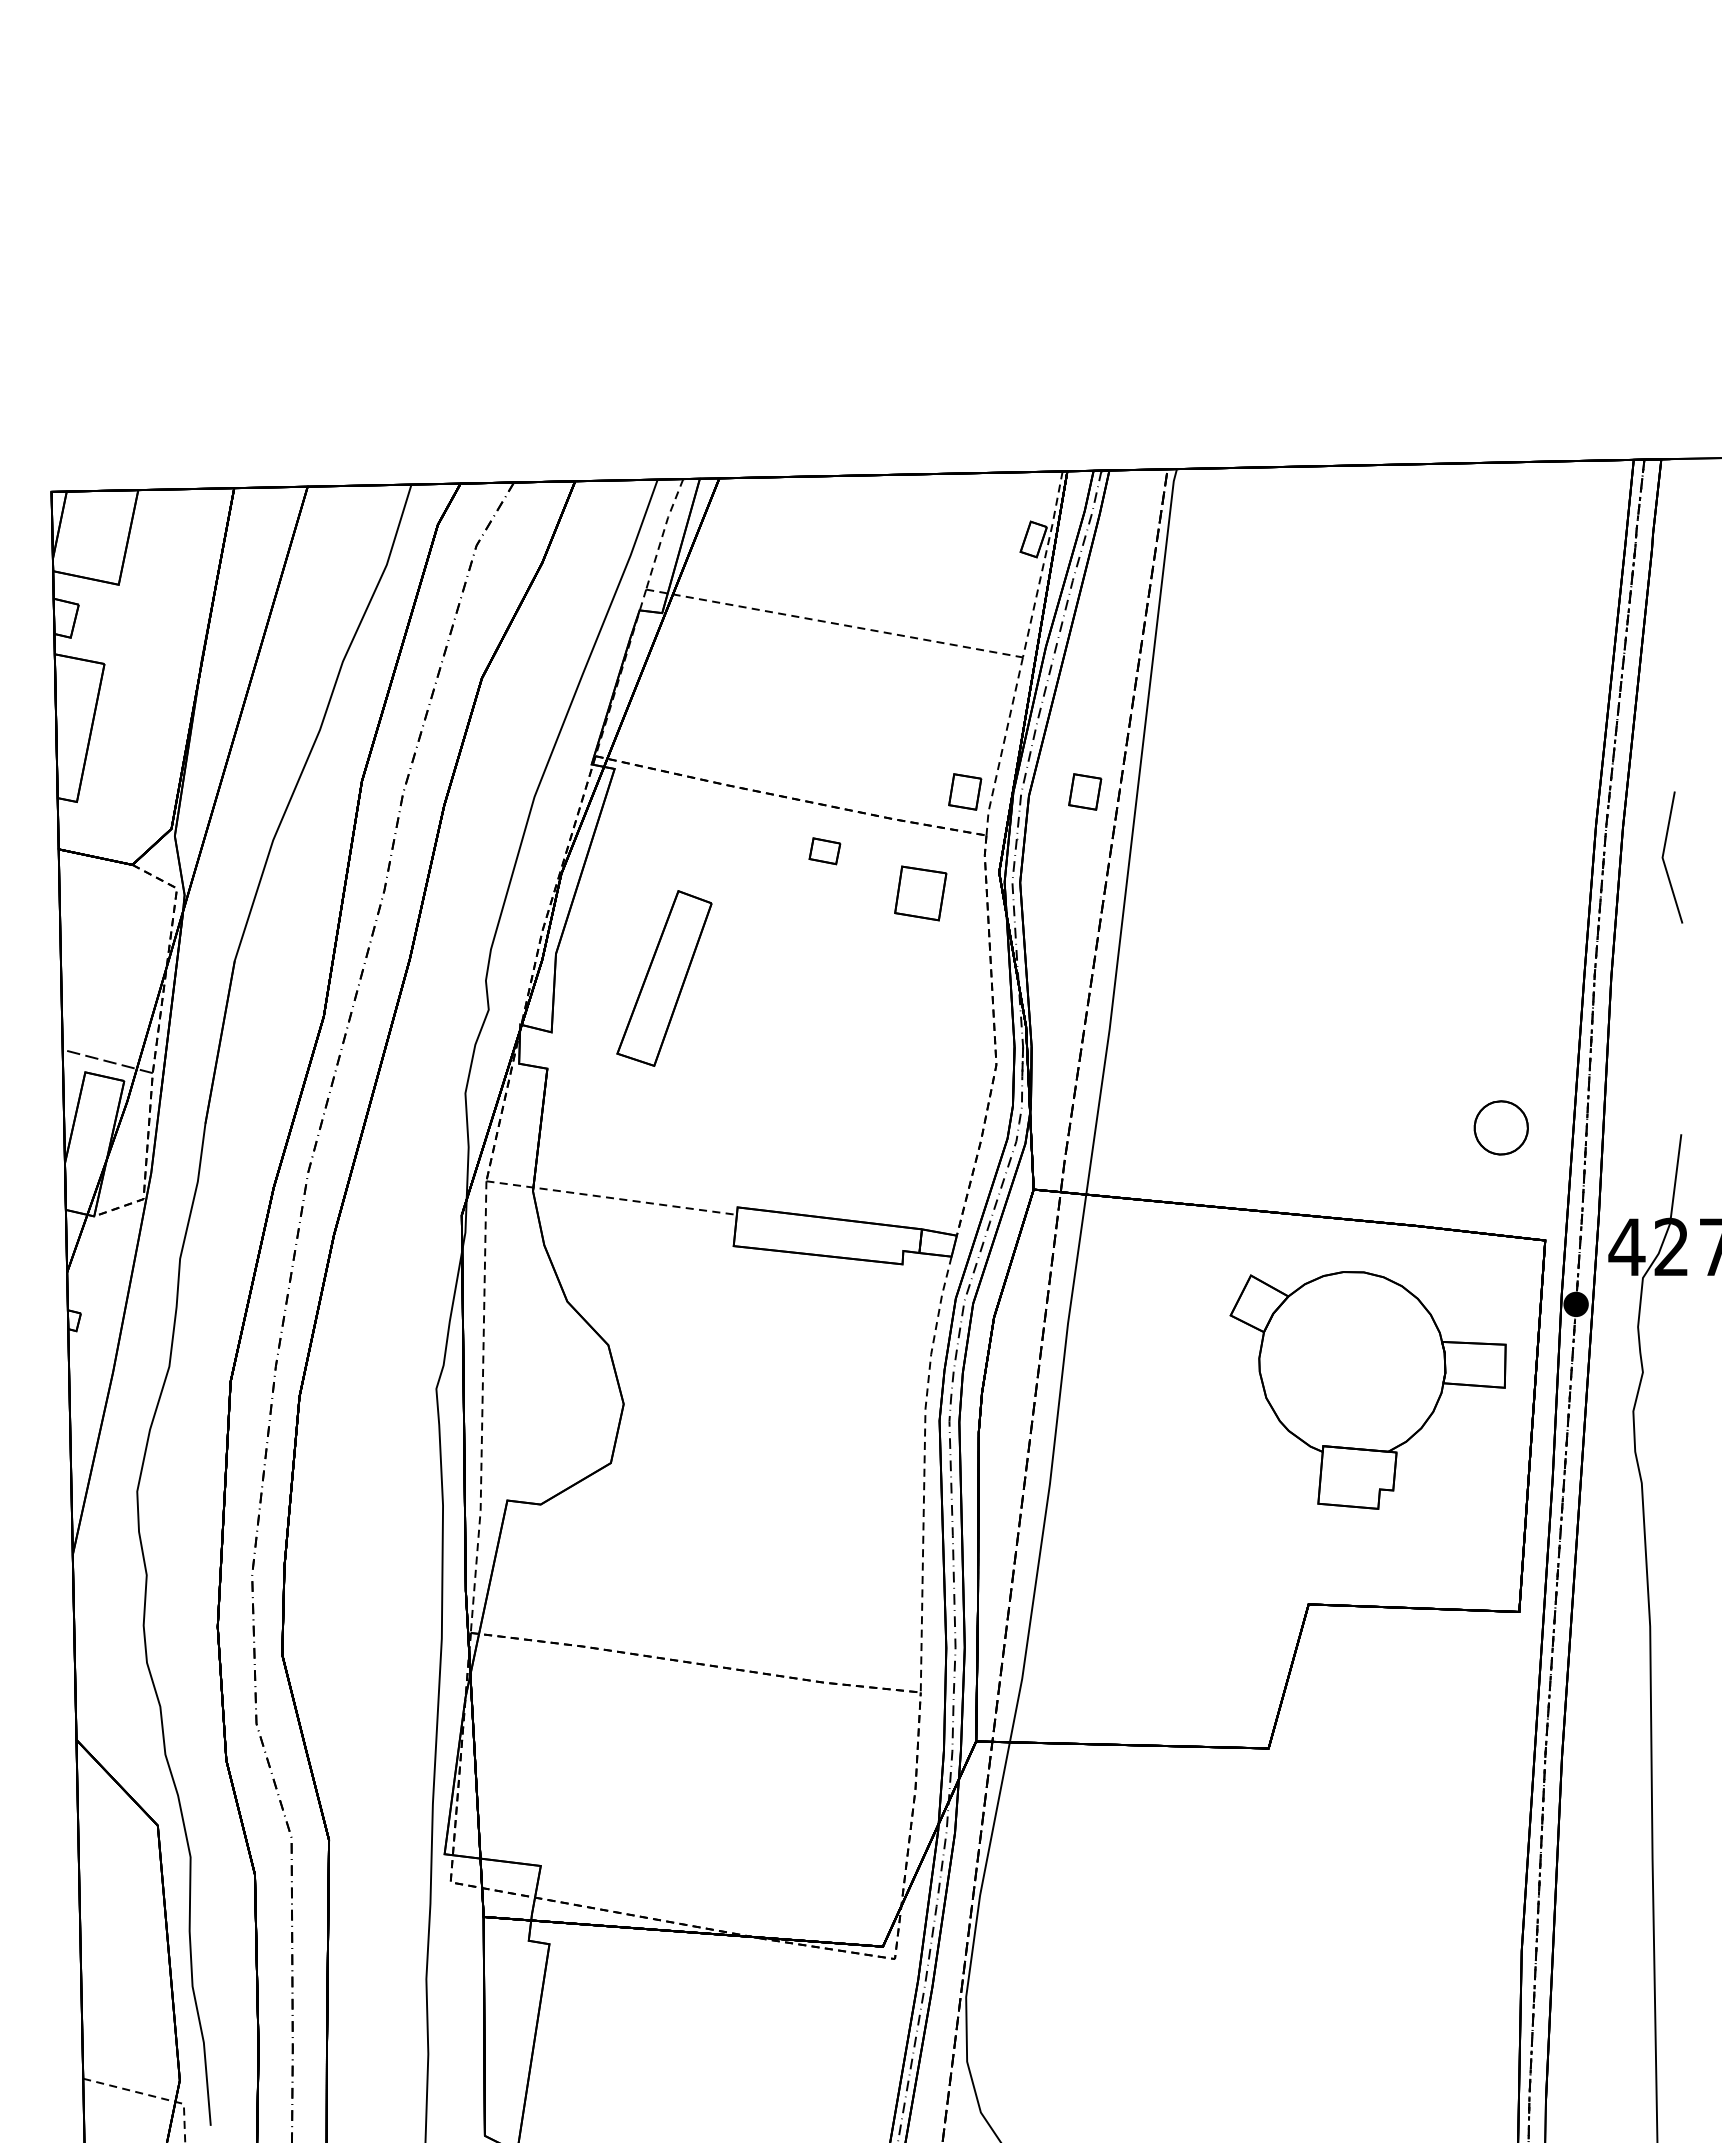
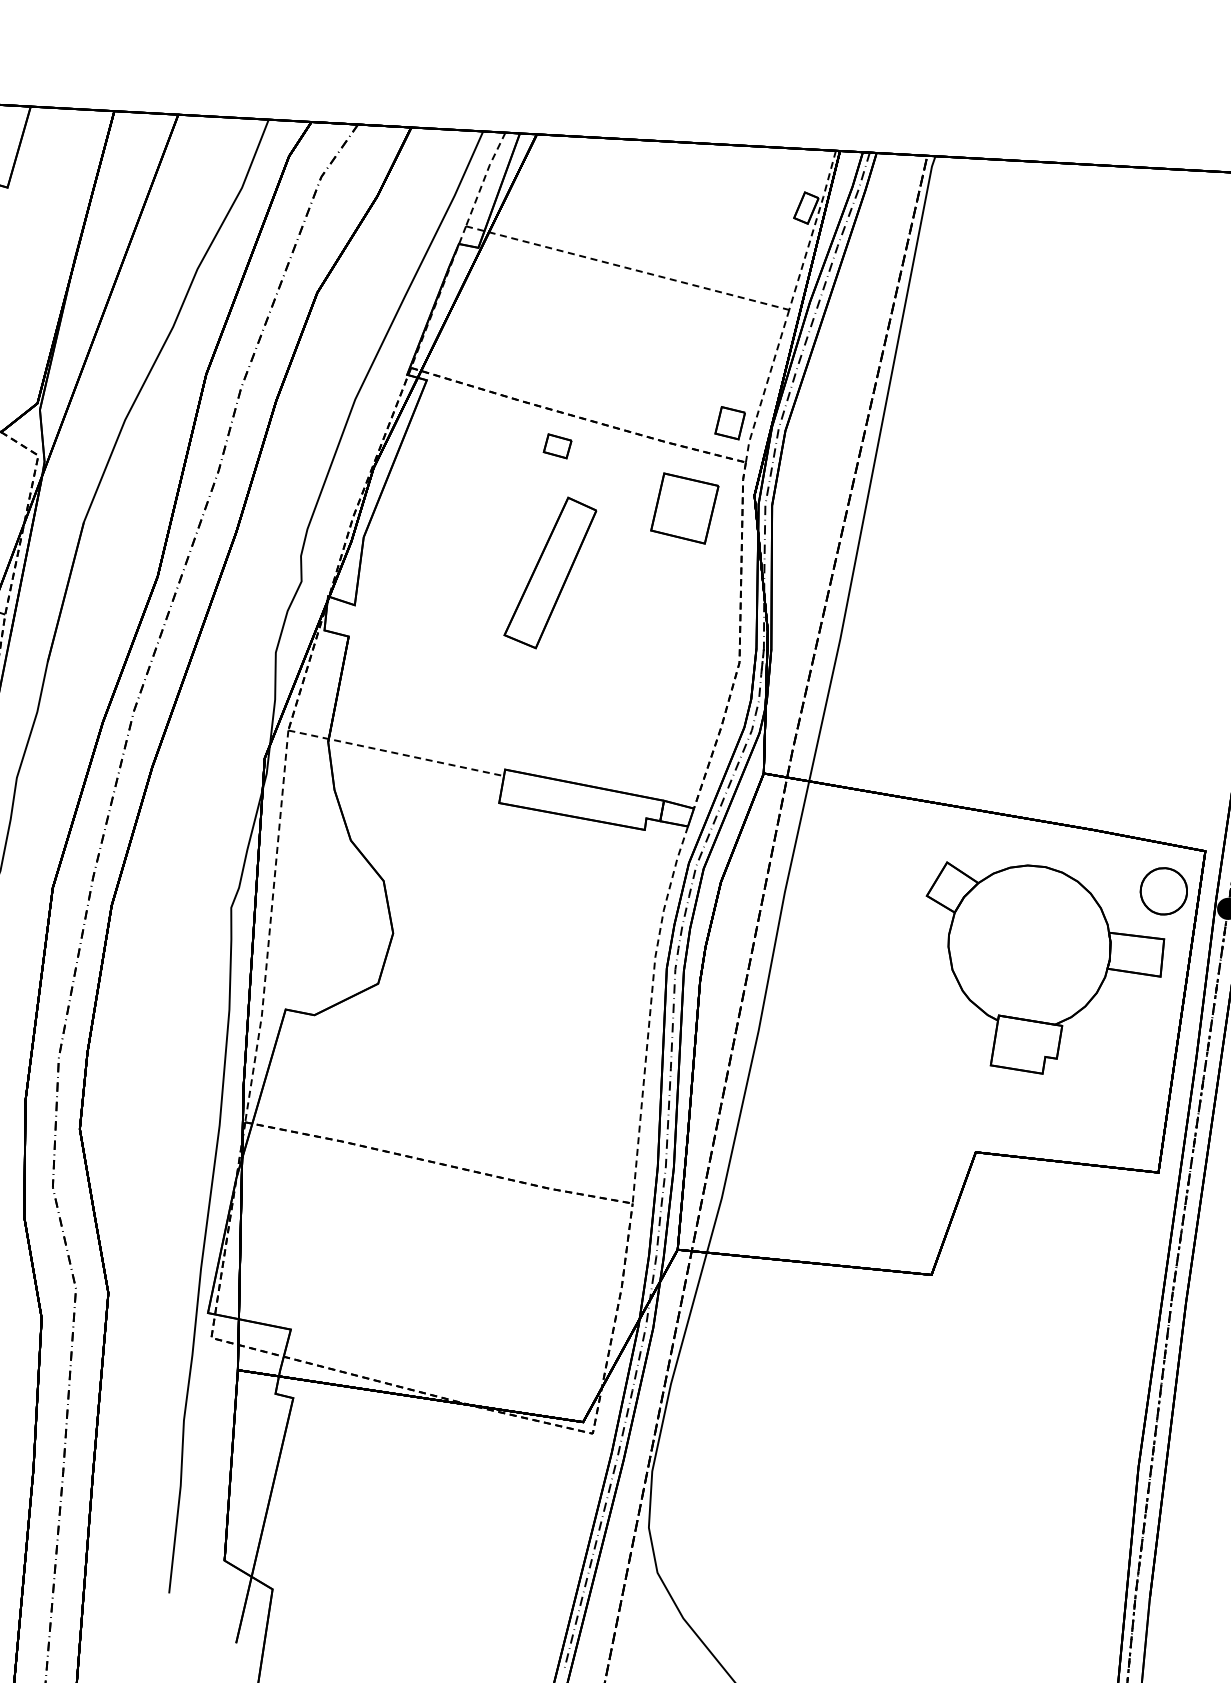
part: (1085, 791) -> (834, 430), removed
part: (824, 851) -> (557, 446), moved
part: (920, 893) -> (684, 508), size x1.43
part: (664, 978) -> (550, 572), moved
part: (1500, 1127) -> (1163, 890), moved

